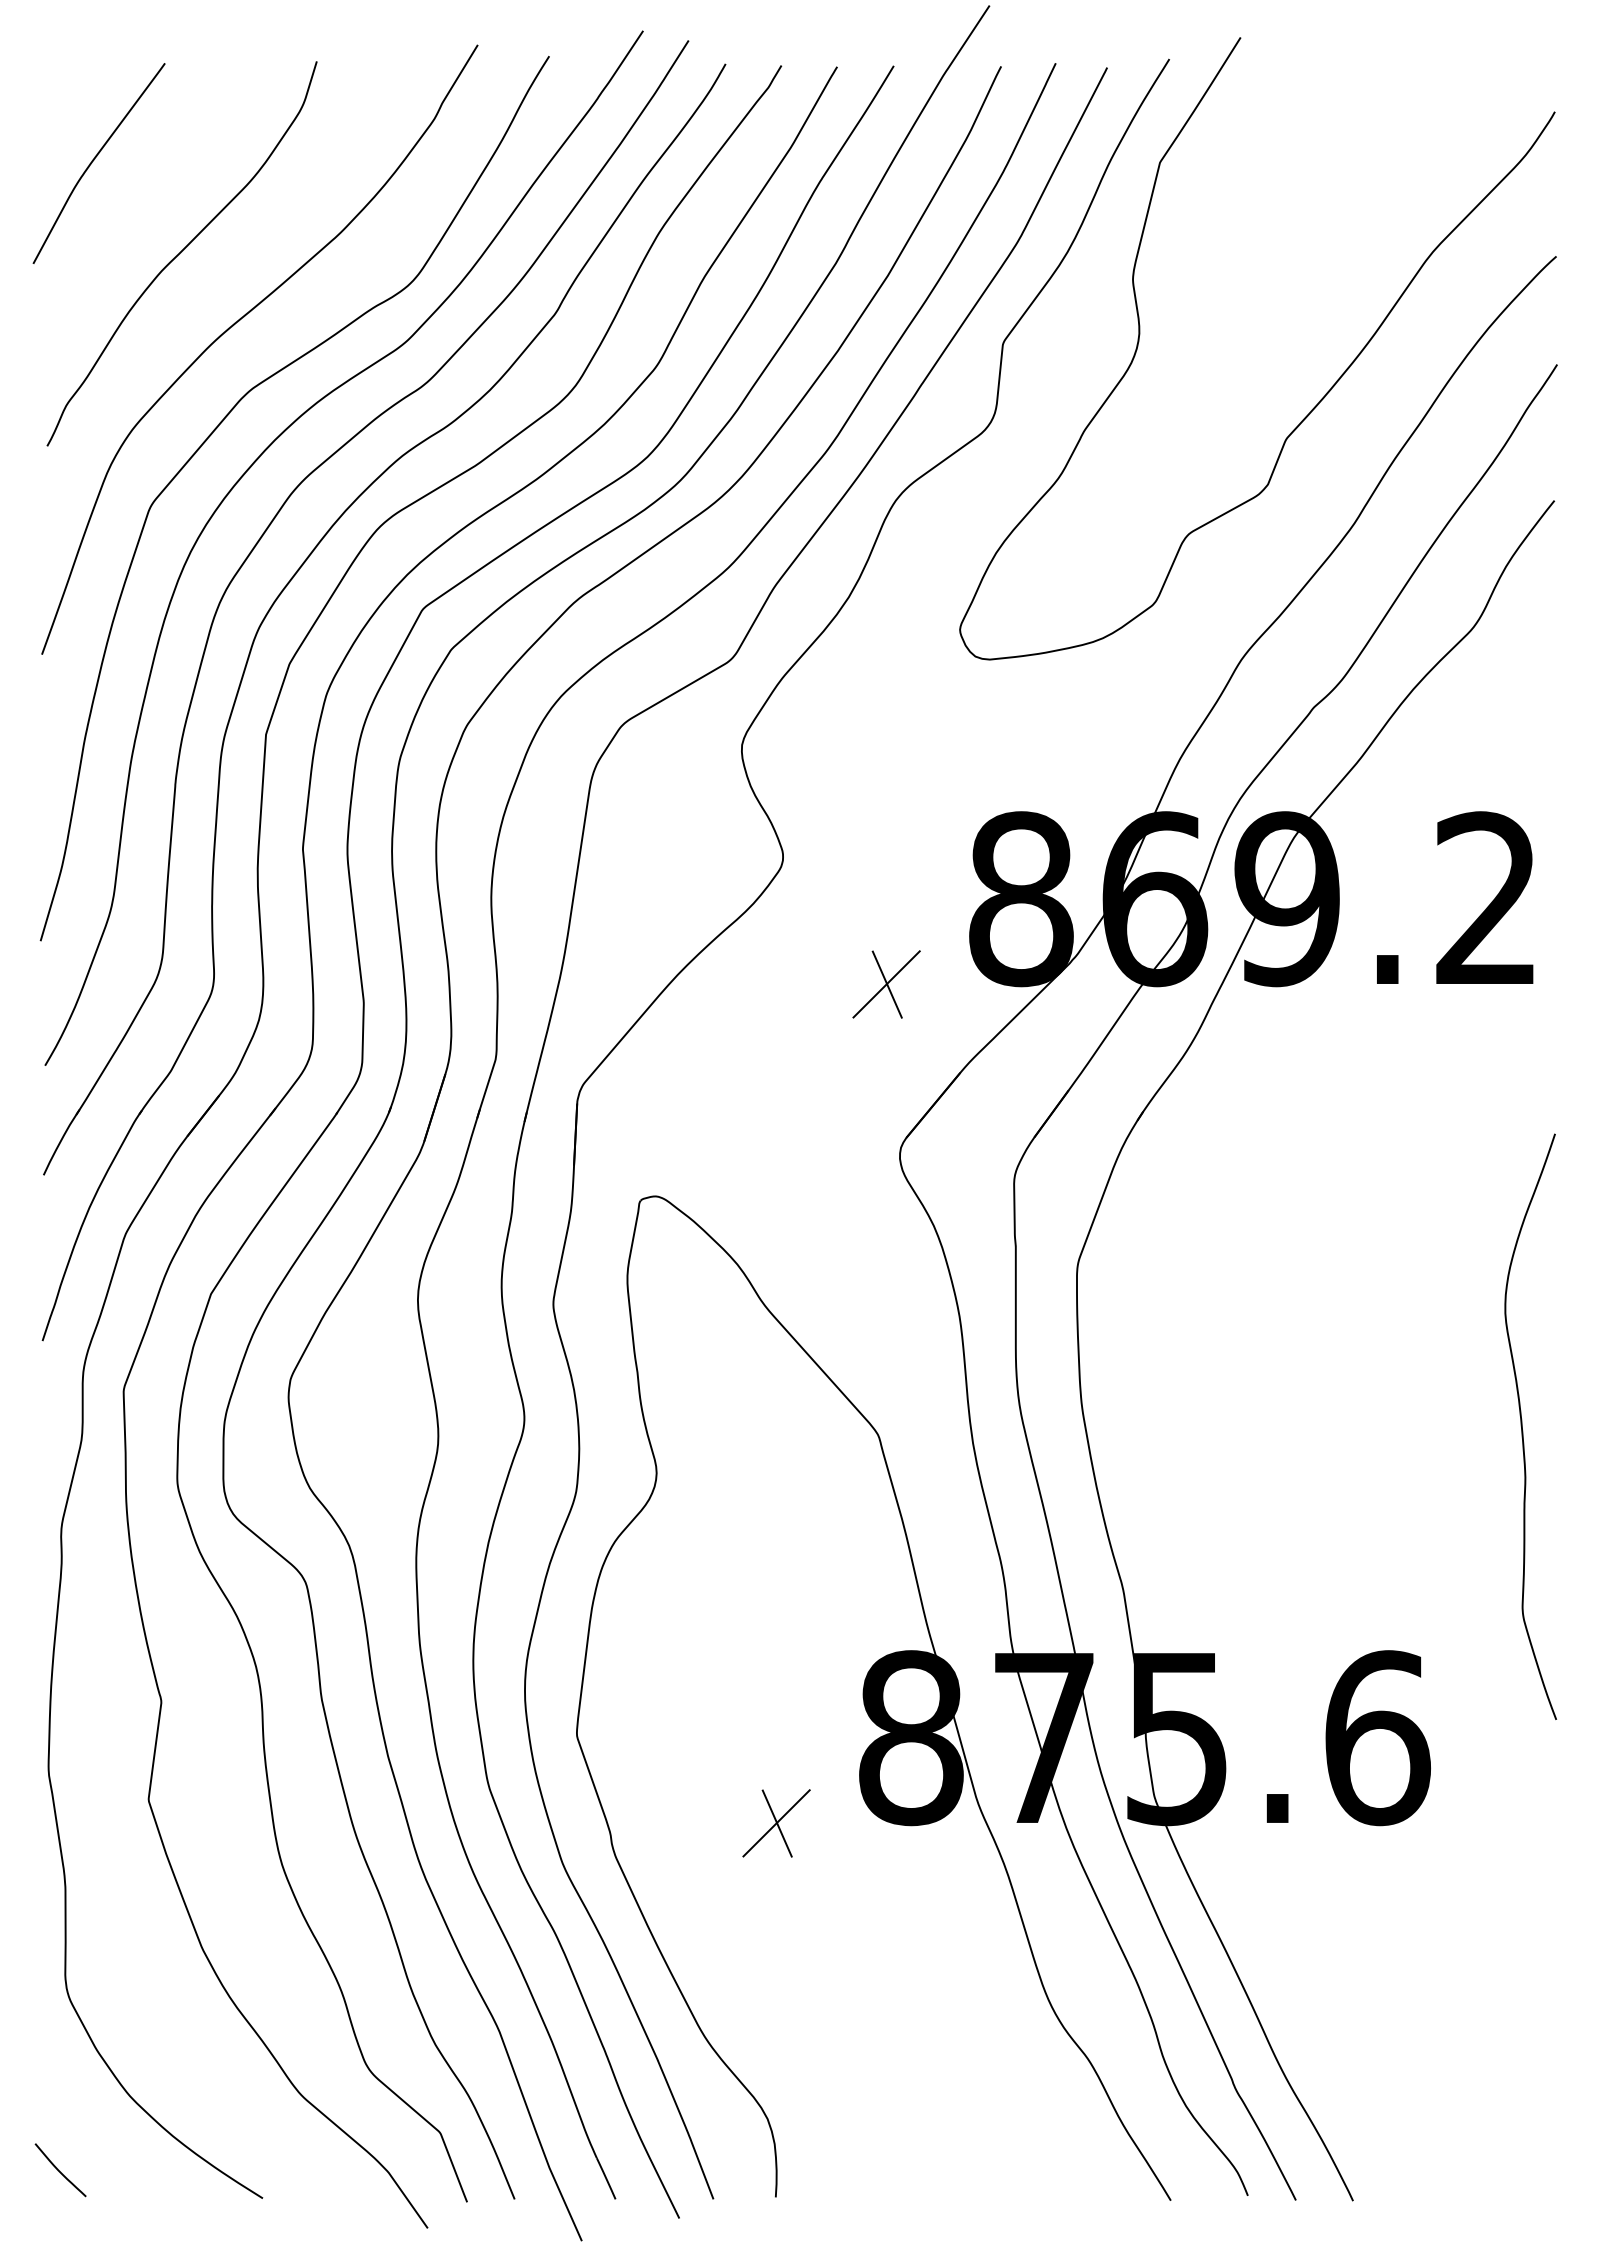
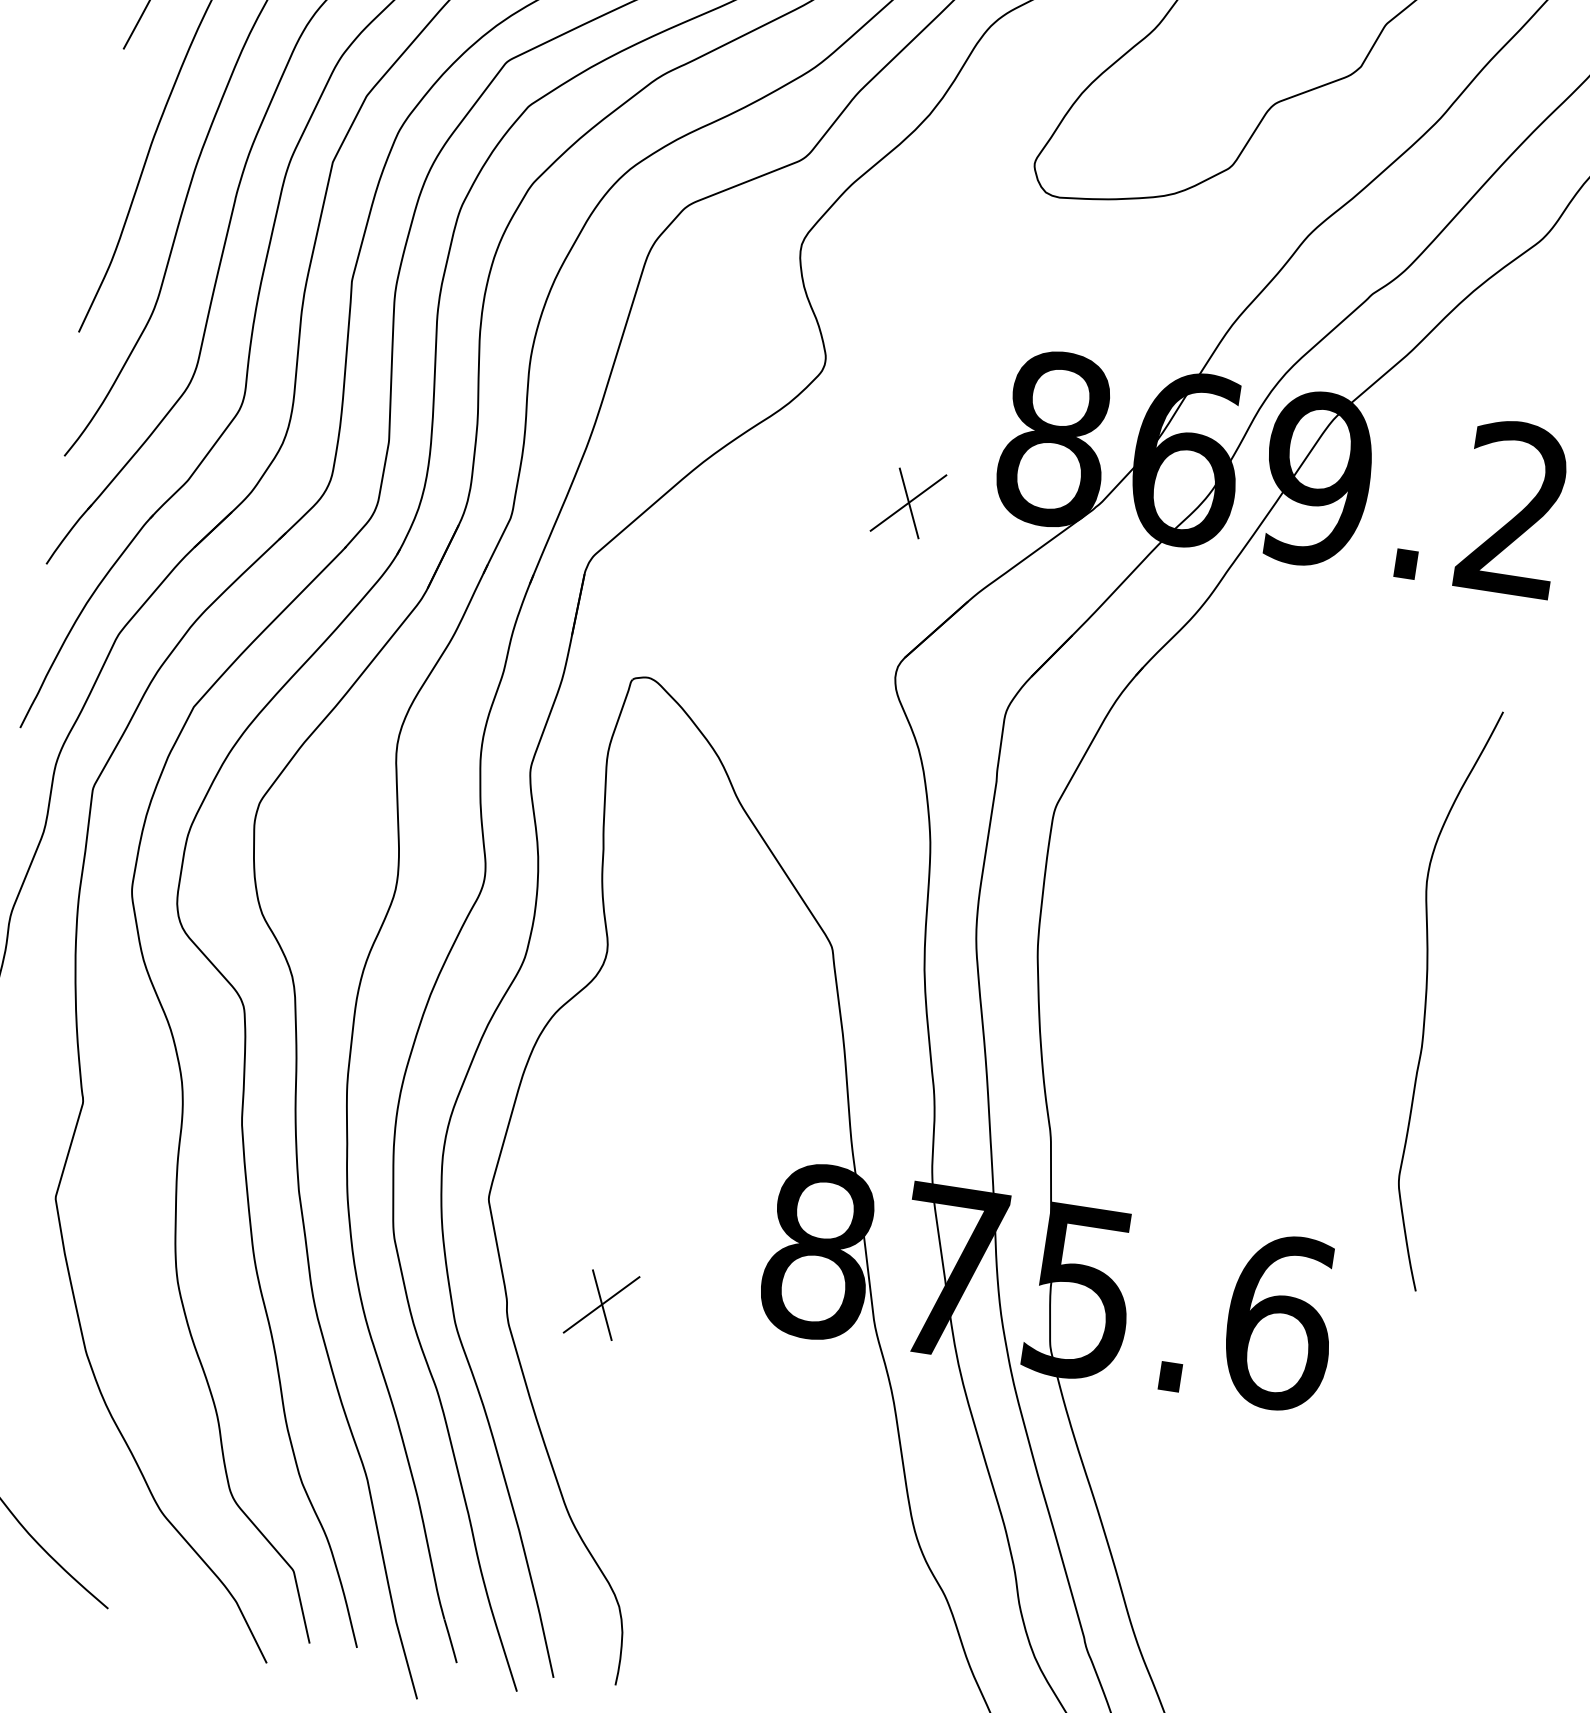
curve: (1522, 1426) -> (1426, 996), moved
part: (776, 1823) -> (601, 1304), moved

